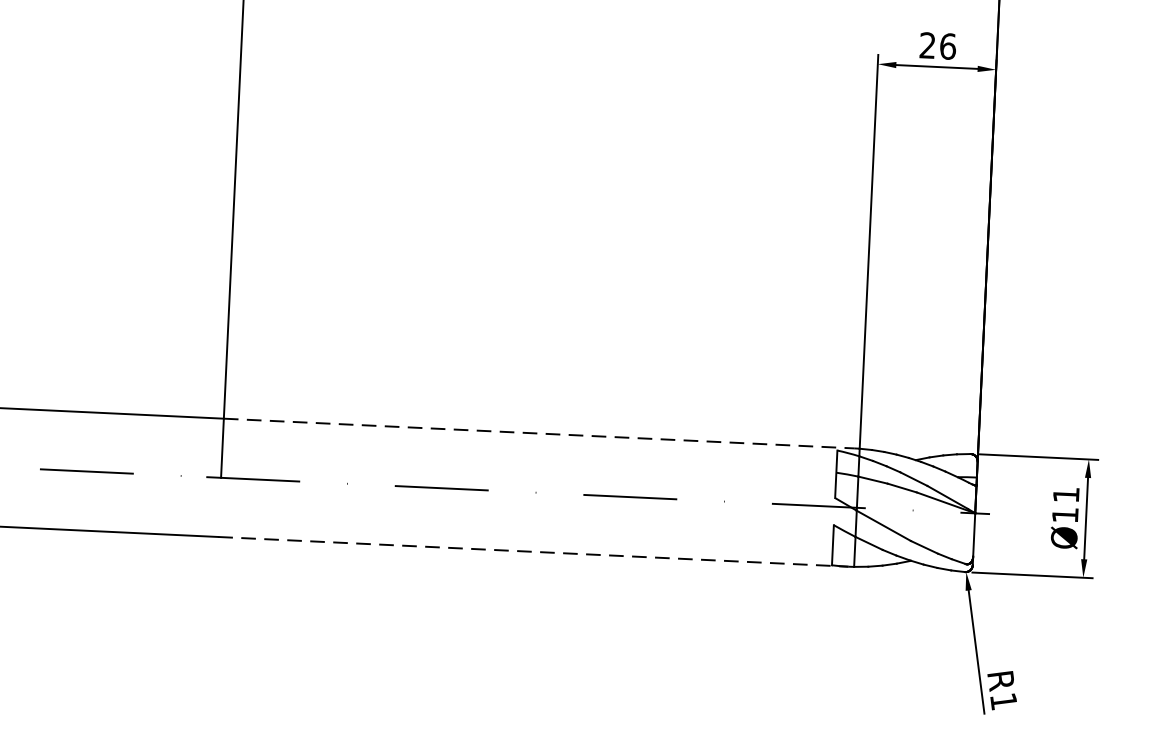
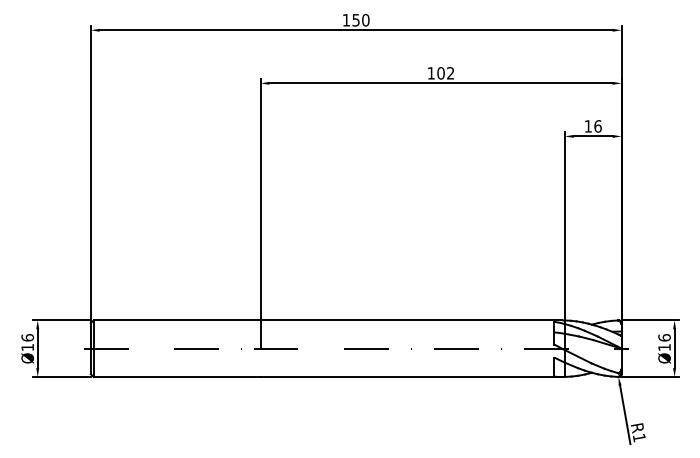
text: (926, 45) -> (587, 126), 26 -> 16
line: (539, 433) -> (411, 320), dashed -> solid
text: (1066, 494) -> (664, 337), Ø11 -> Ø16
line: (533, 552) -> (411, 377), dashed -> solid

